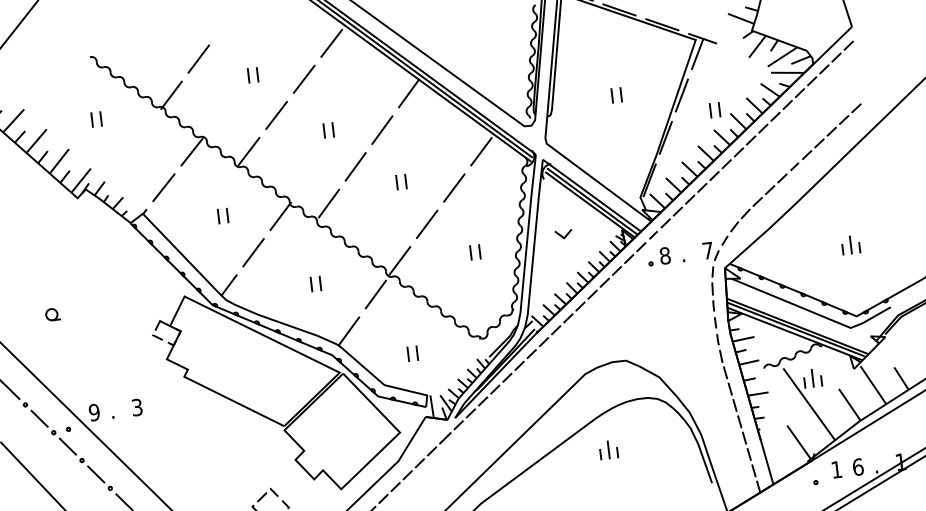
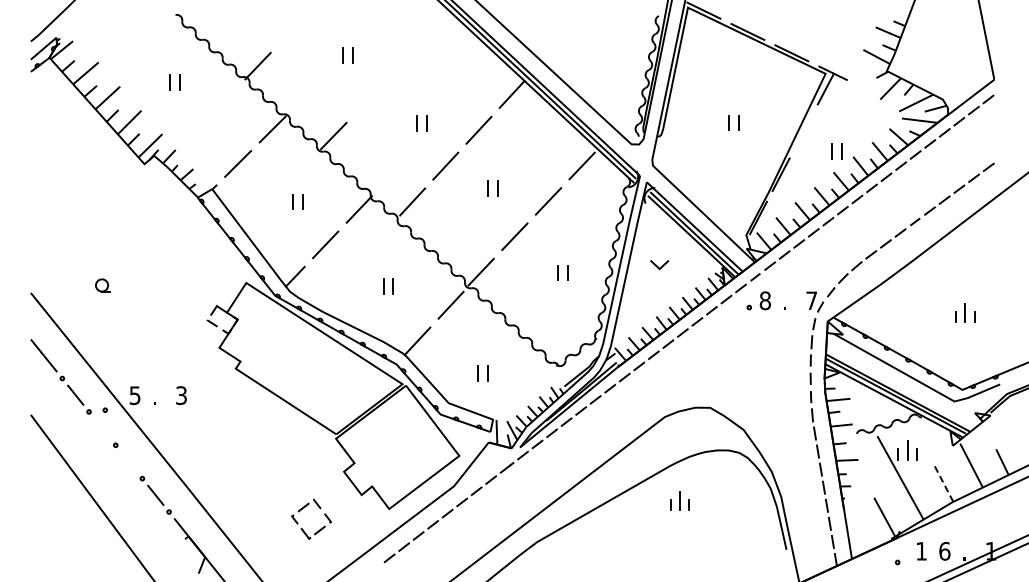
line: (331, 42) -> (435, 30), removed
line: (198, 58) -> (291, 30), removed
line: (303, 78) -> (401, 65), removed
line: (681, 95) -> (803, 131), removed
line: (276, 114) -> (367, 100), removed
line: (849, 404) -> (943, 483), solid -> dashed
text: (93, 412) -> (134, 395), 9 -> 5
line: (67, 446) -> (102, 428), removed
line: (95, 474) -> (128, 461), removed

